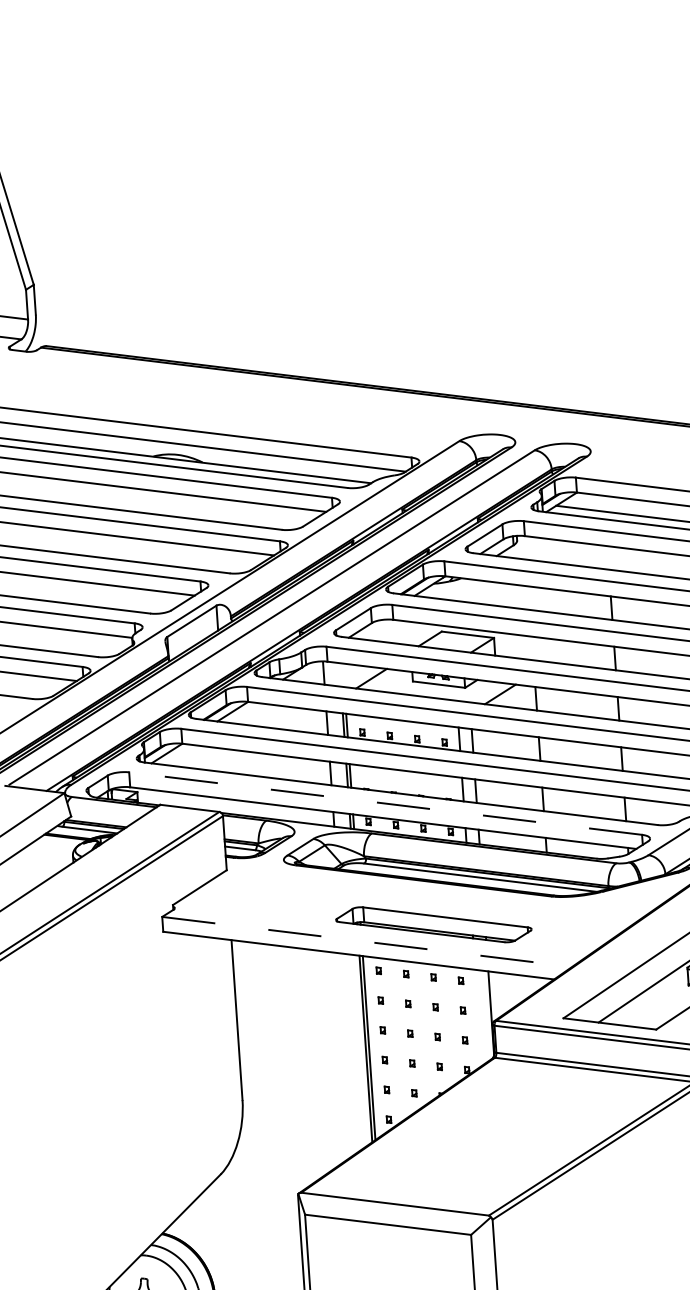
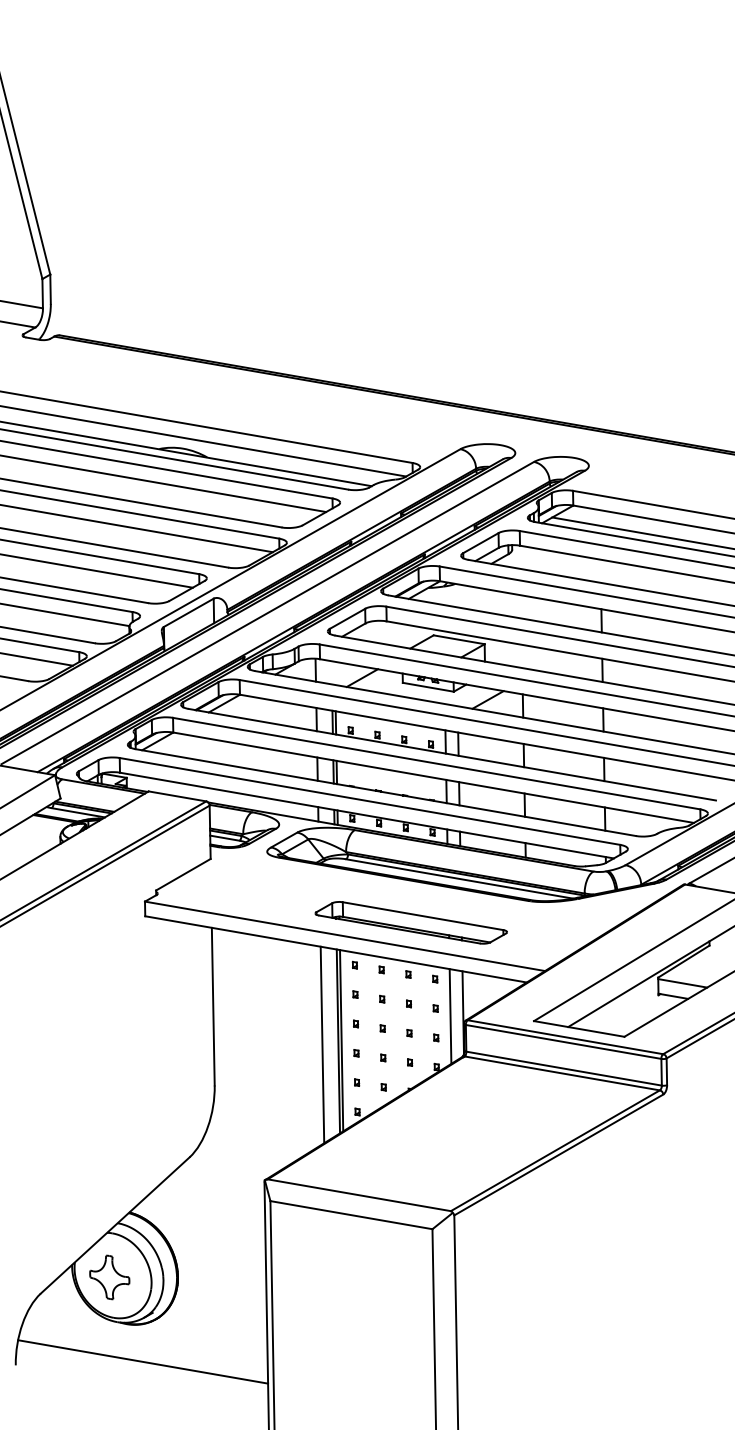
line: (385, 803) -> (369, 801), dashed -> solid
line: (367, 942) -> (345, 936), dashed -> solid
line: (478, 1017) -> (450, 1016), added
line: (349, 1052) -> (322, 1044), added

